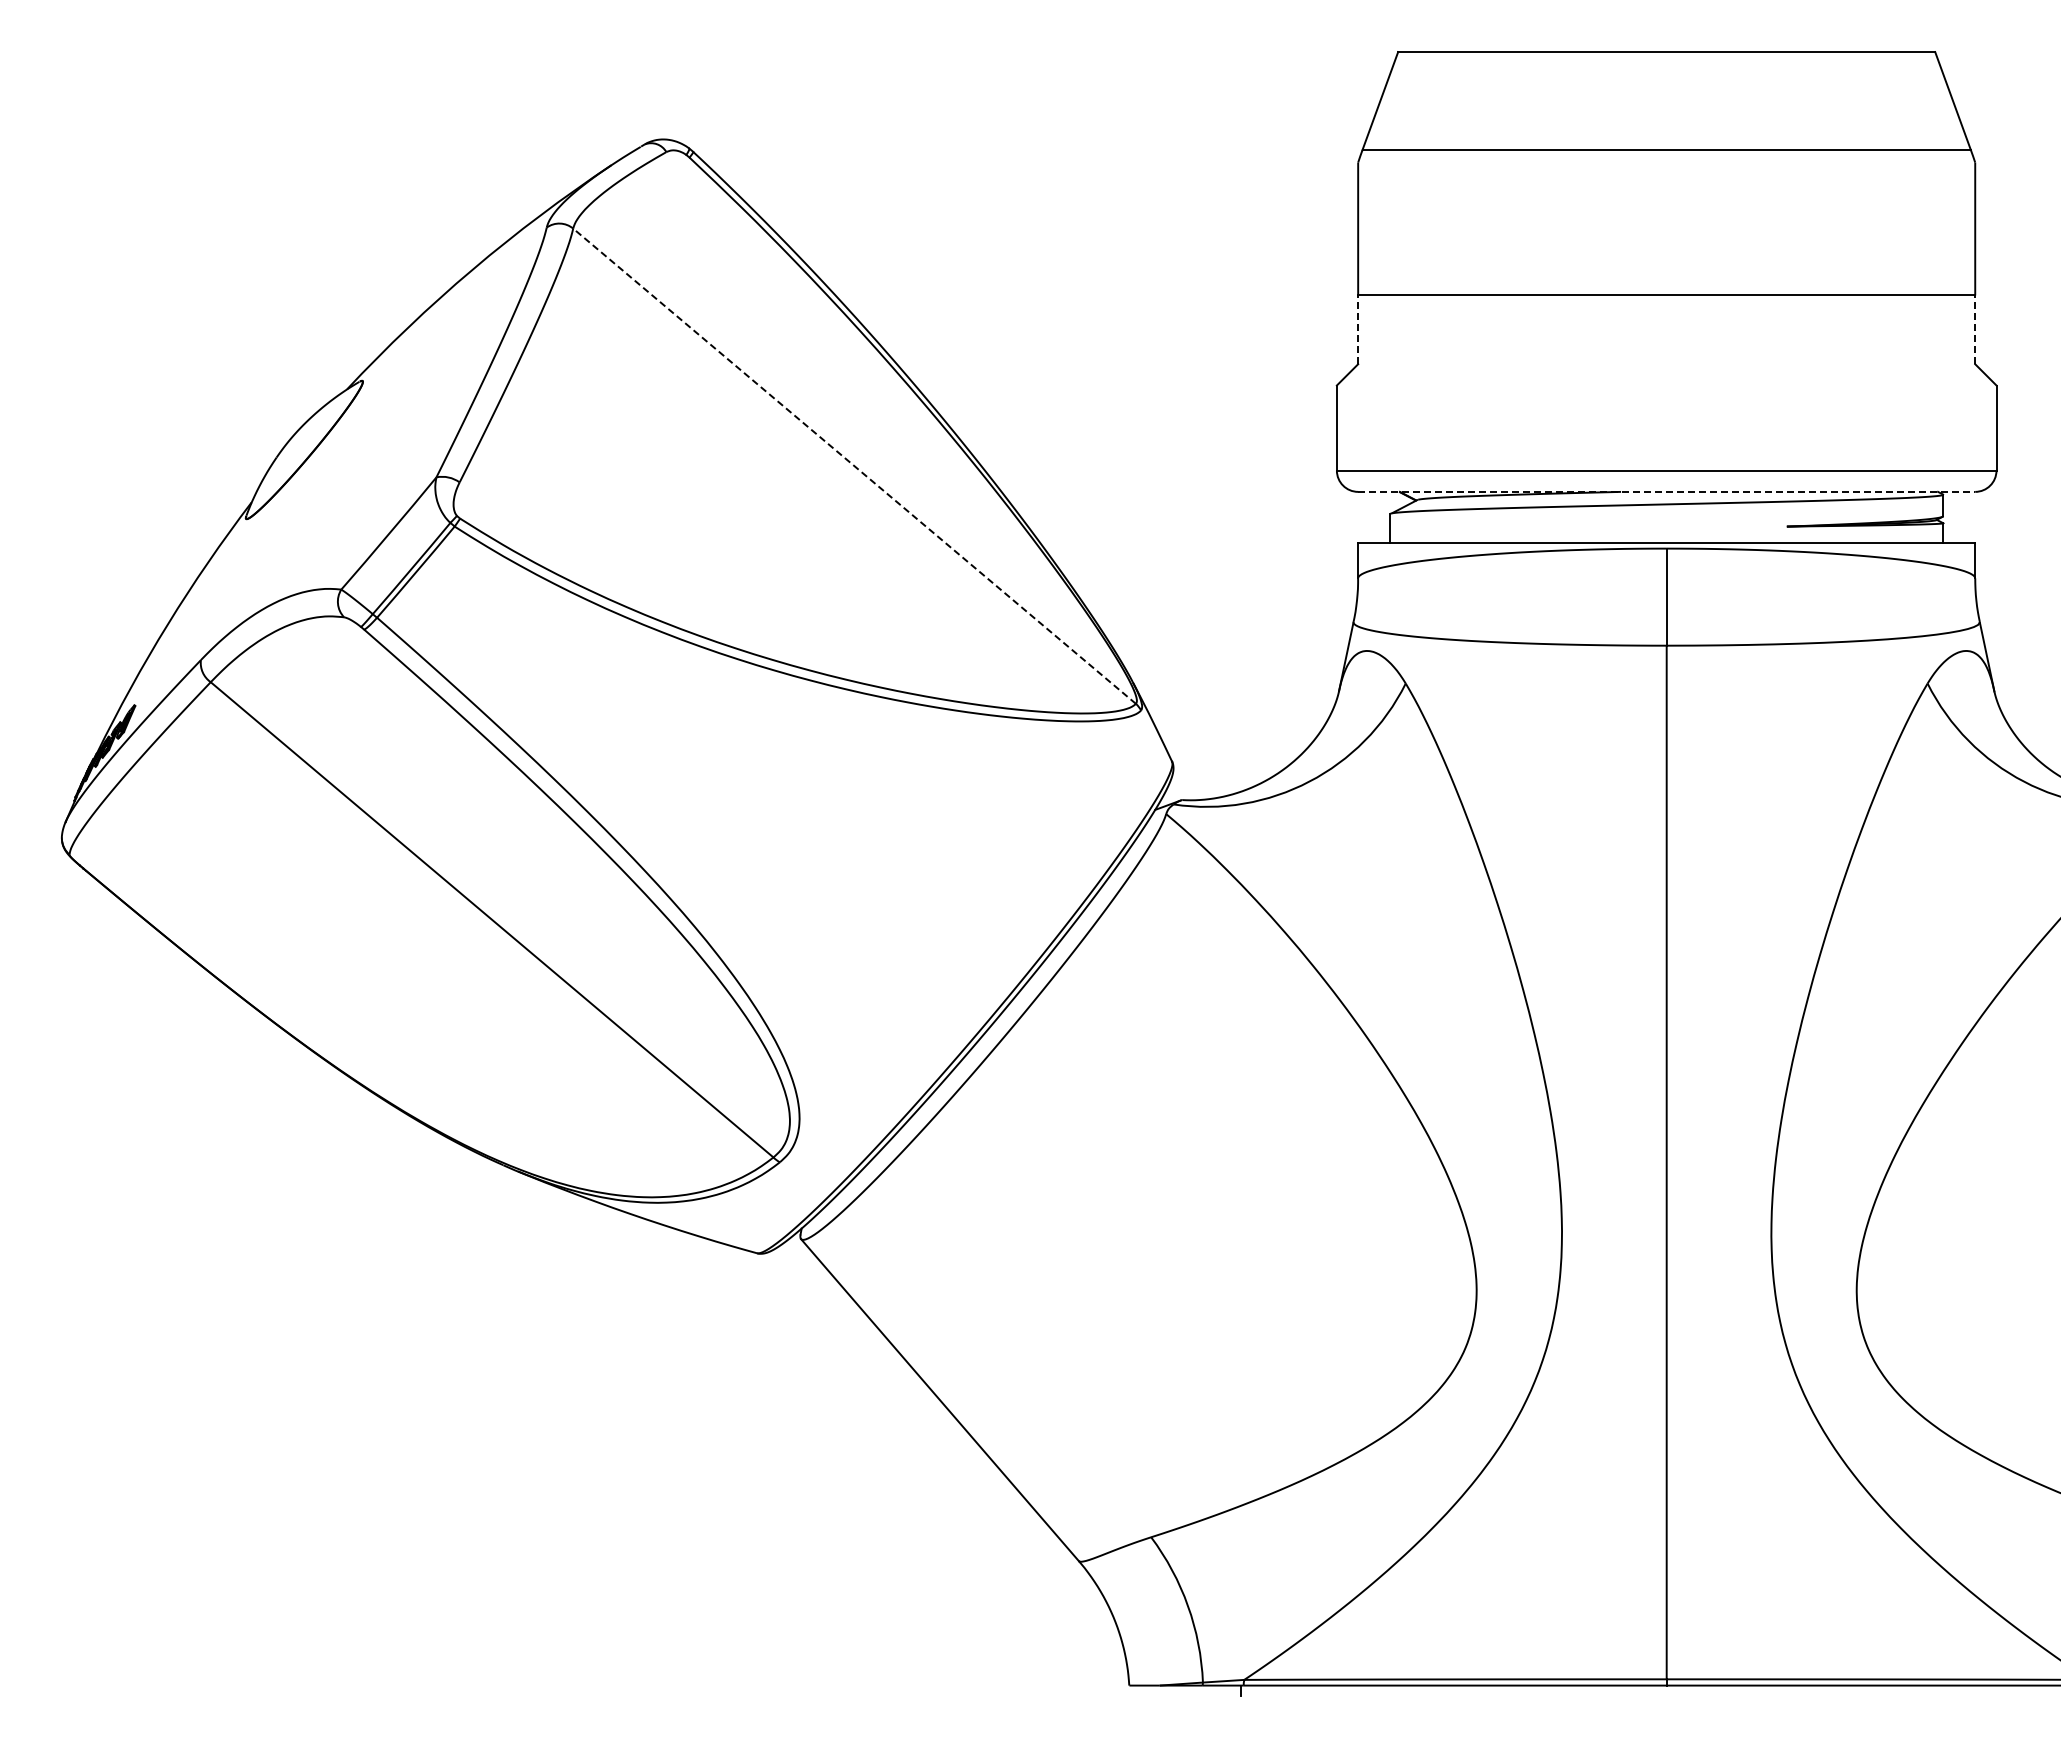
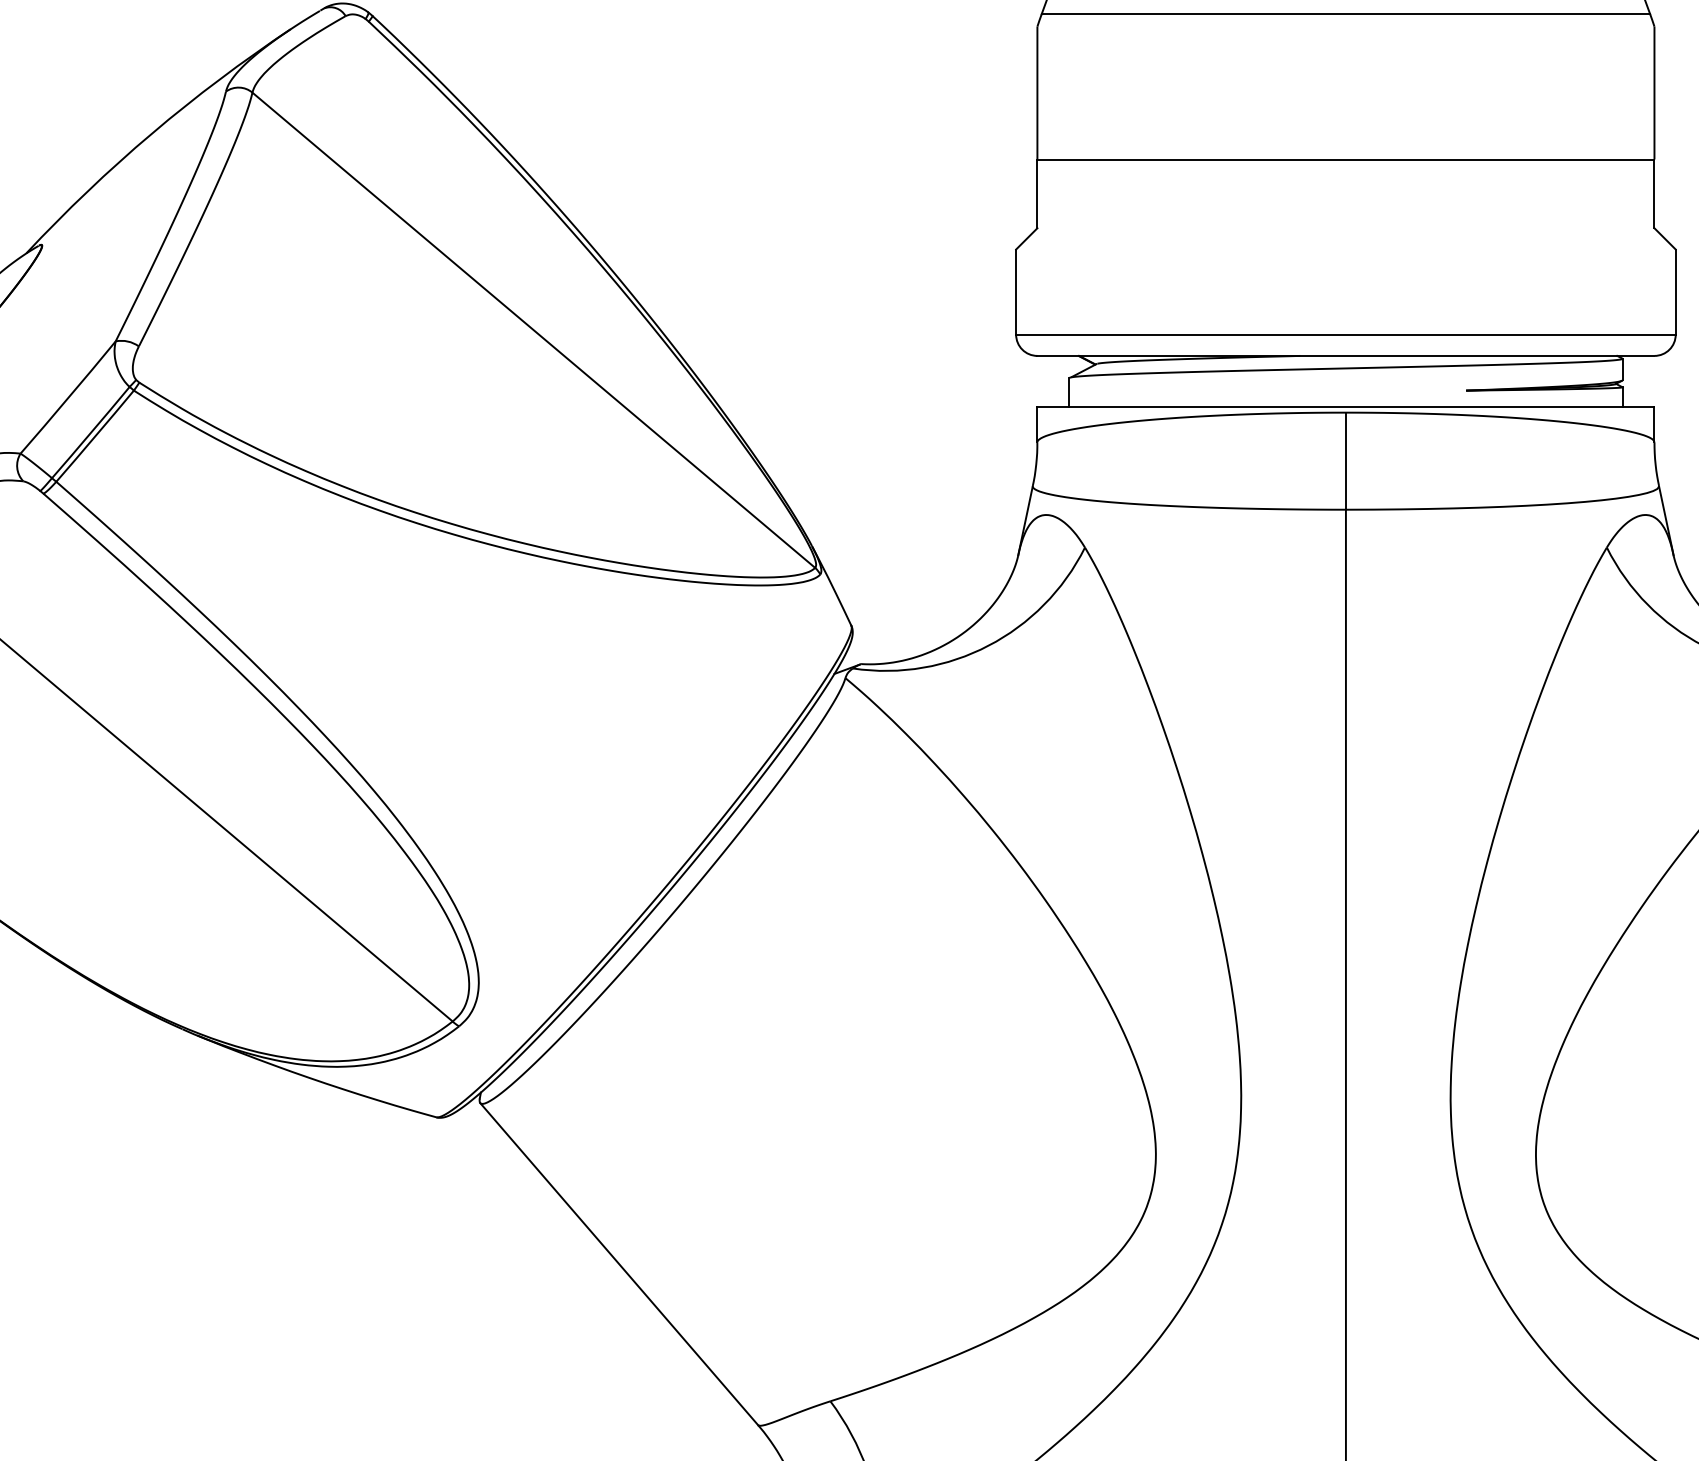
line: (1358, 329) -> (1037, 193), dashed -> solid
line: (1975, 329) -> (1654, 193), dashed -> solid
line: (854, 465) -> (533, 329), dashed -> solid
line: (1666, 491) -> (1345, 355), dashed -> solid

